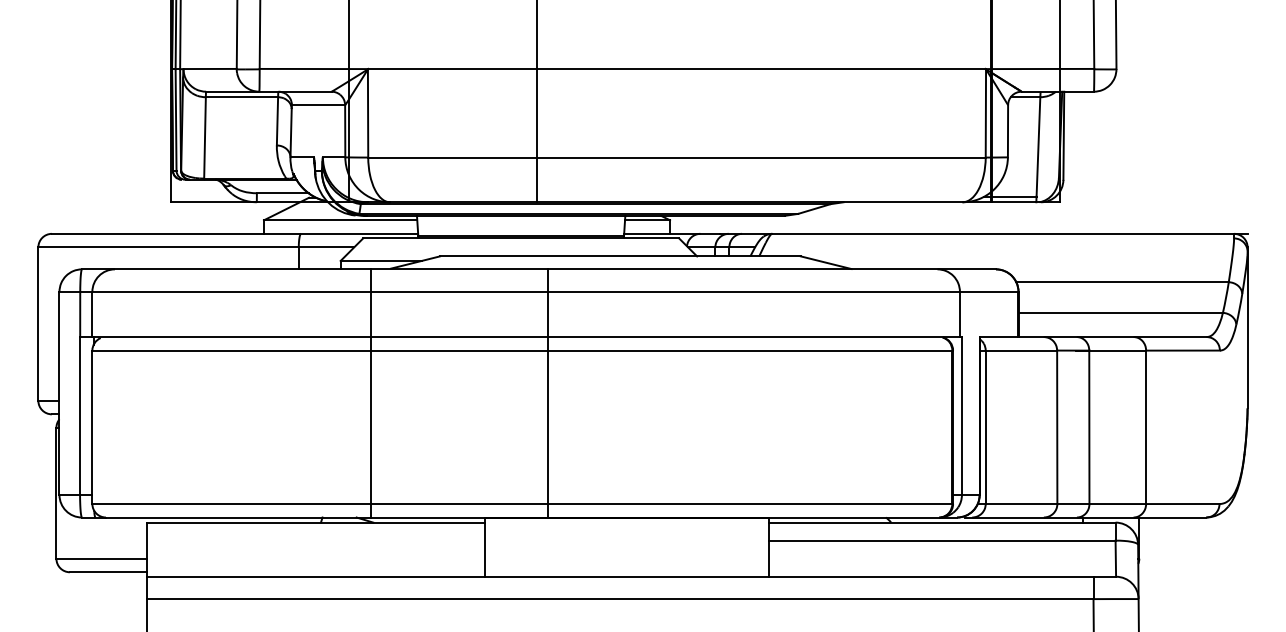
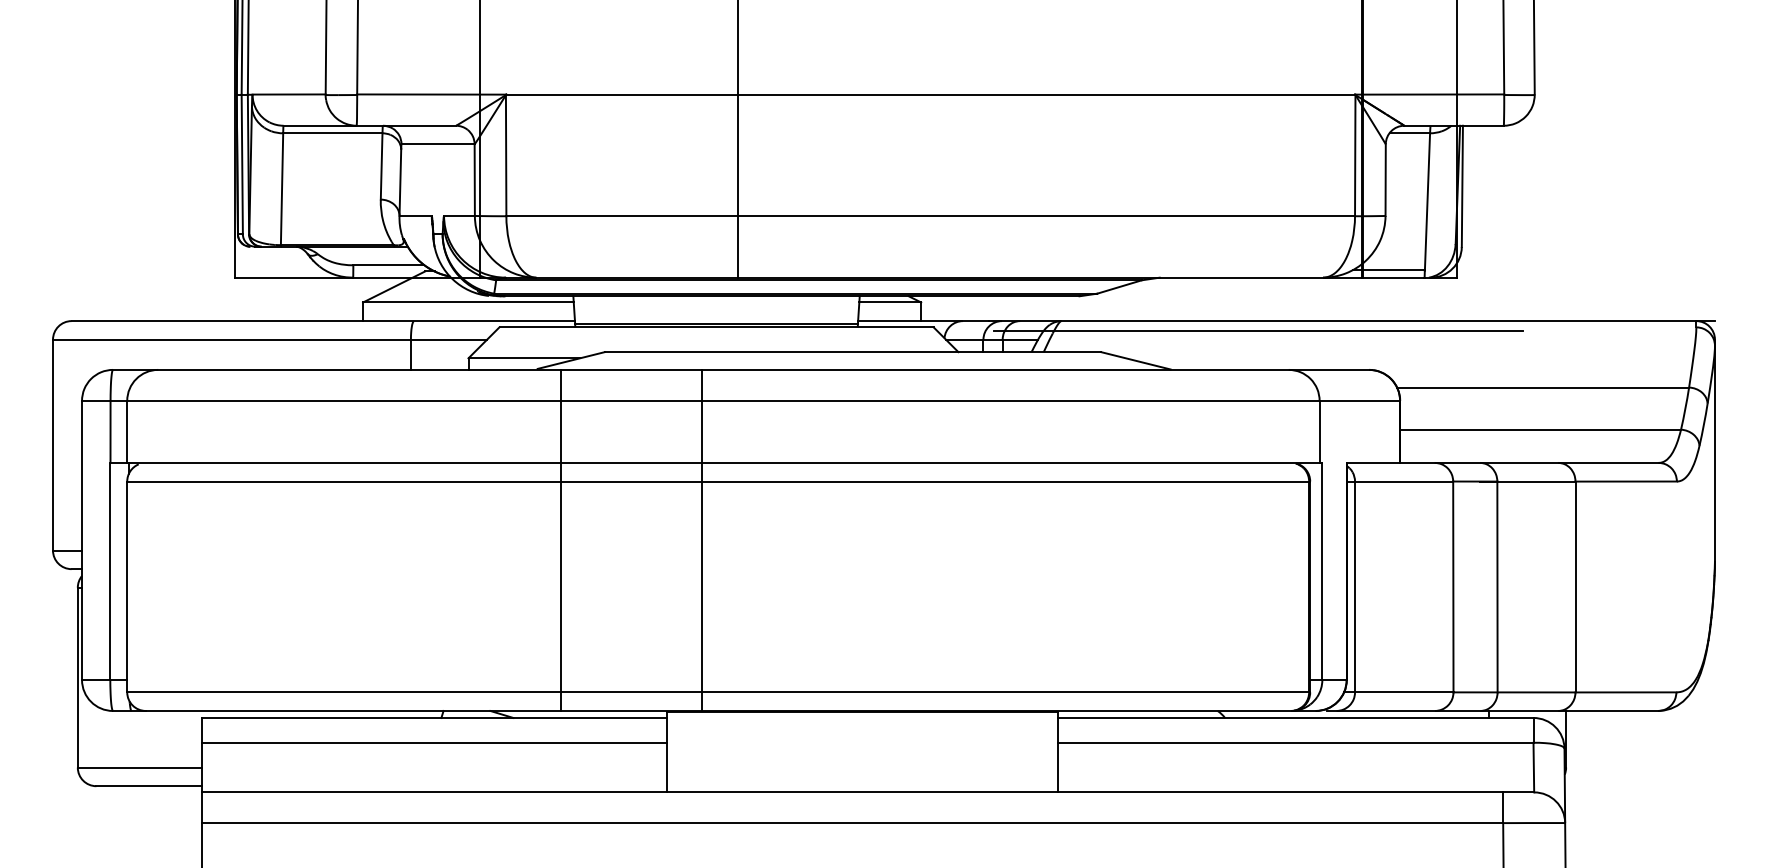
line: (915, 240) -> (1258, 330), added
line: (371, 392) -> (561, 539), moved
line: (548, 392) -> (702, 539), moved
line: (315, 540) -> (433, 742), added

